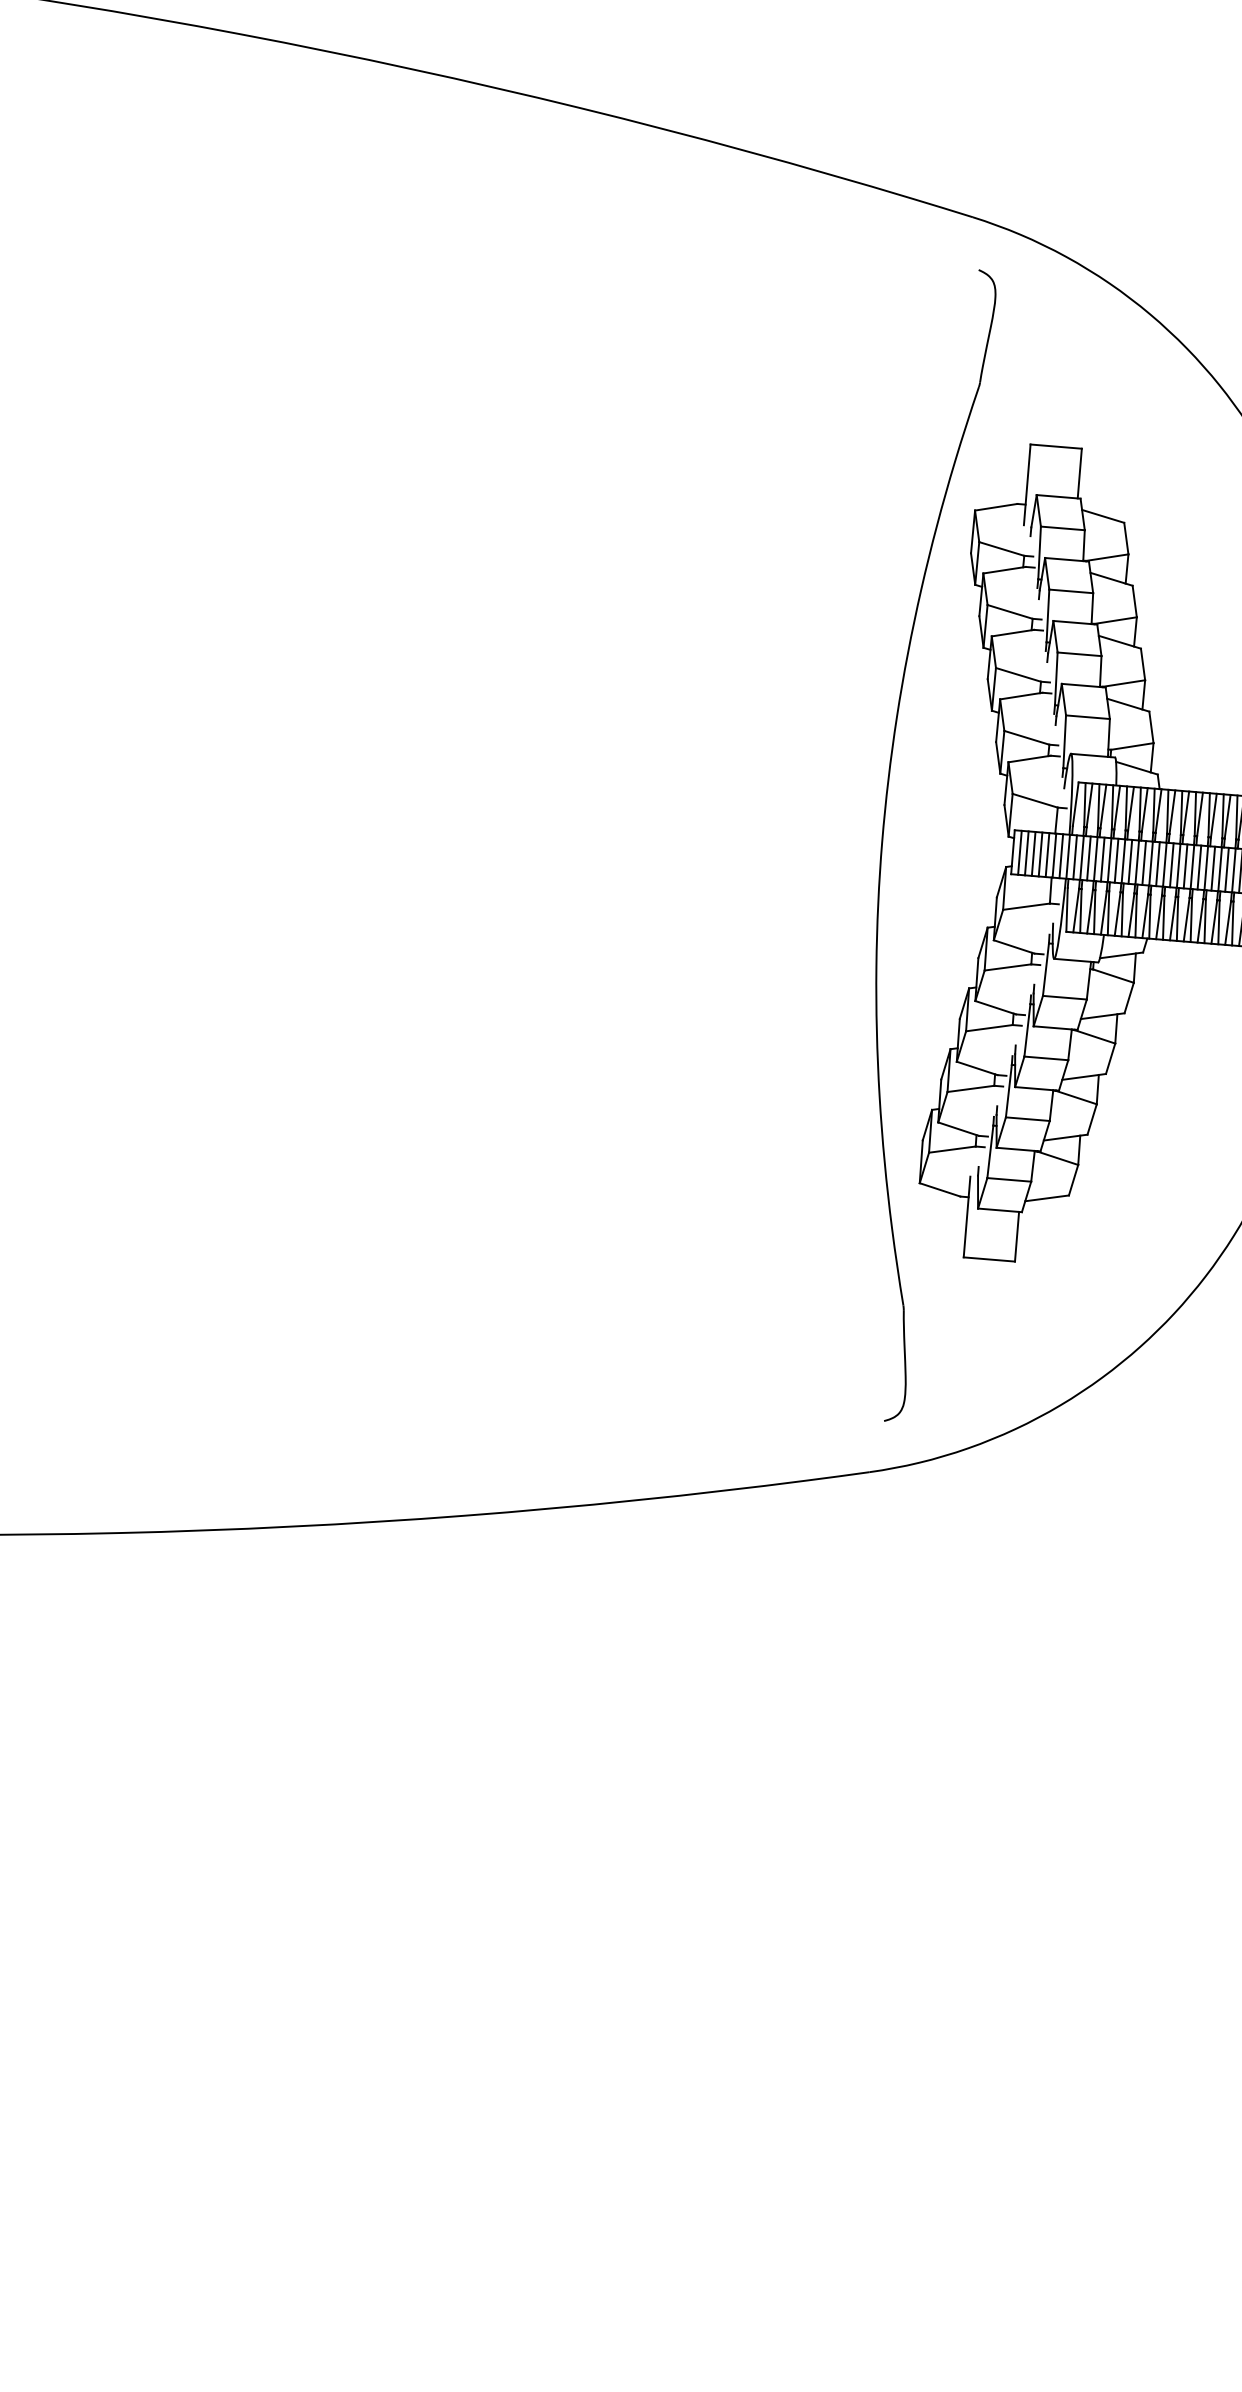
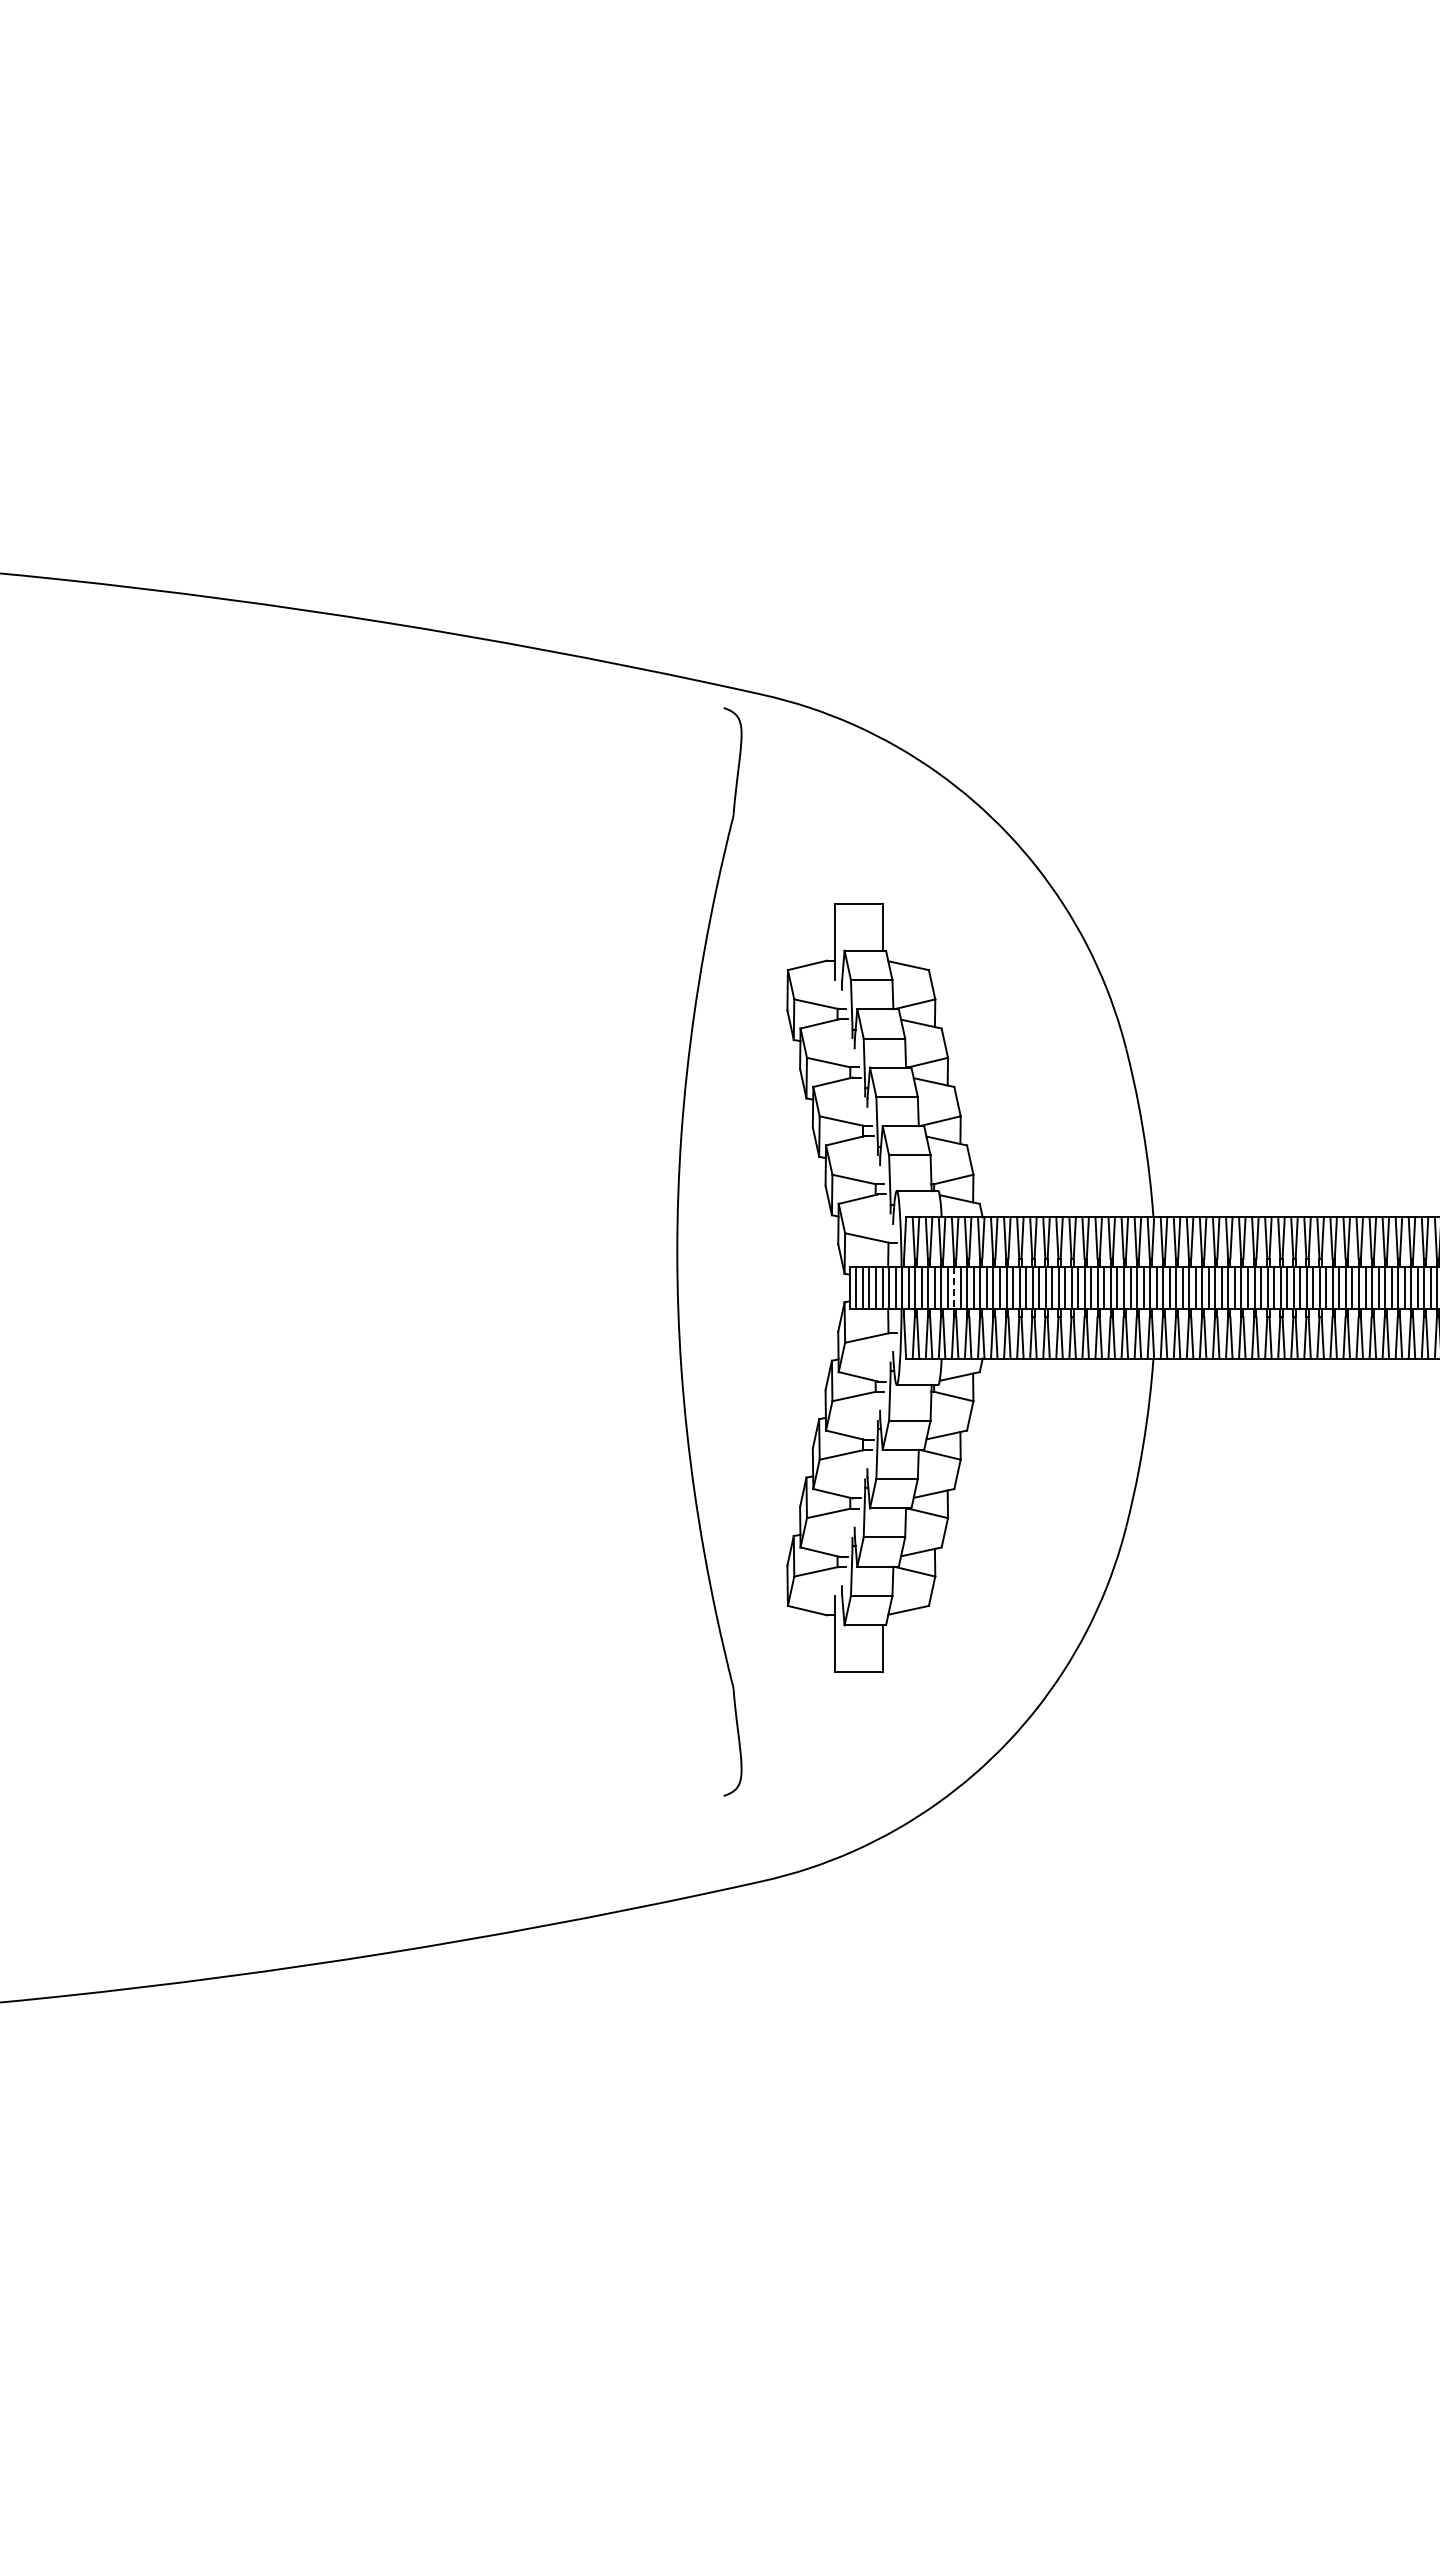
part: (883, 841) -> (678, 1251), moved
line: (1123, 860) -> (954, 1287), solid -> dashed

